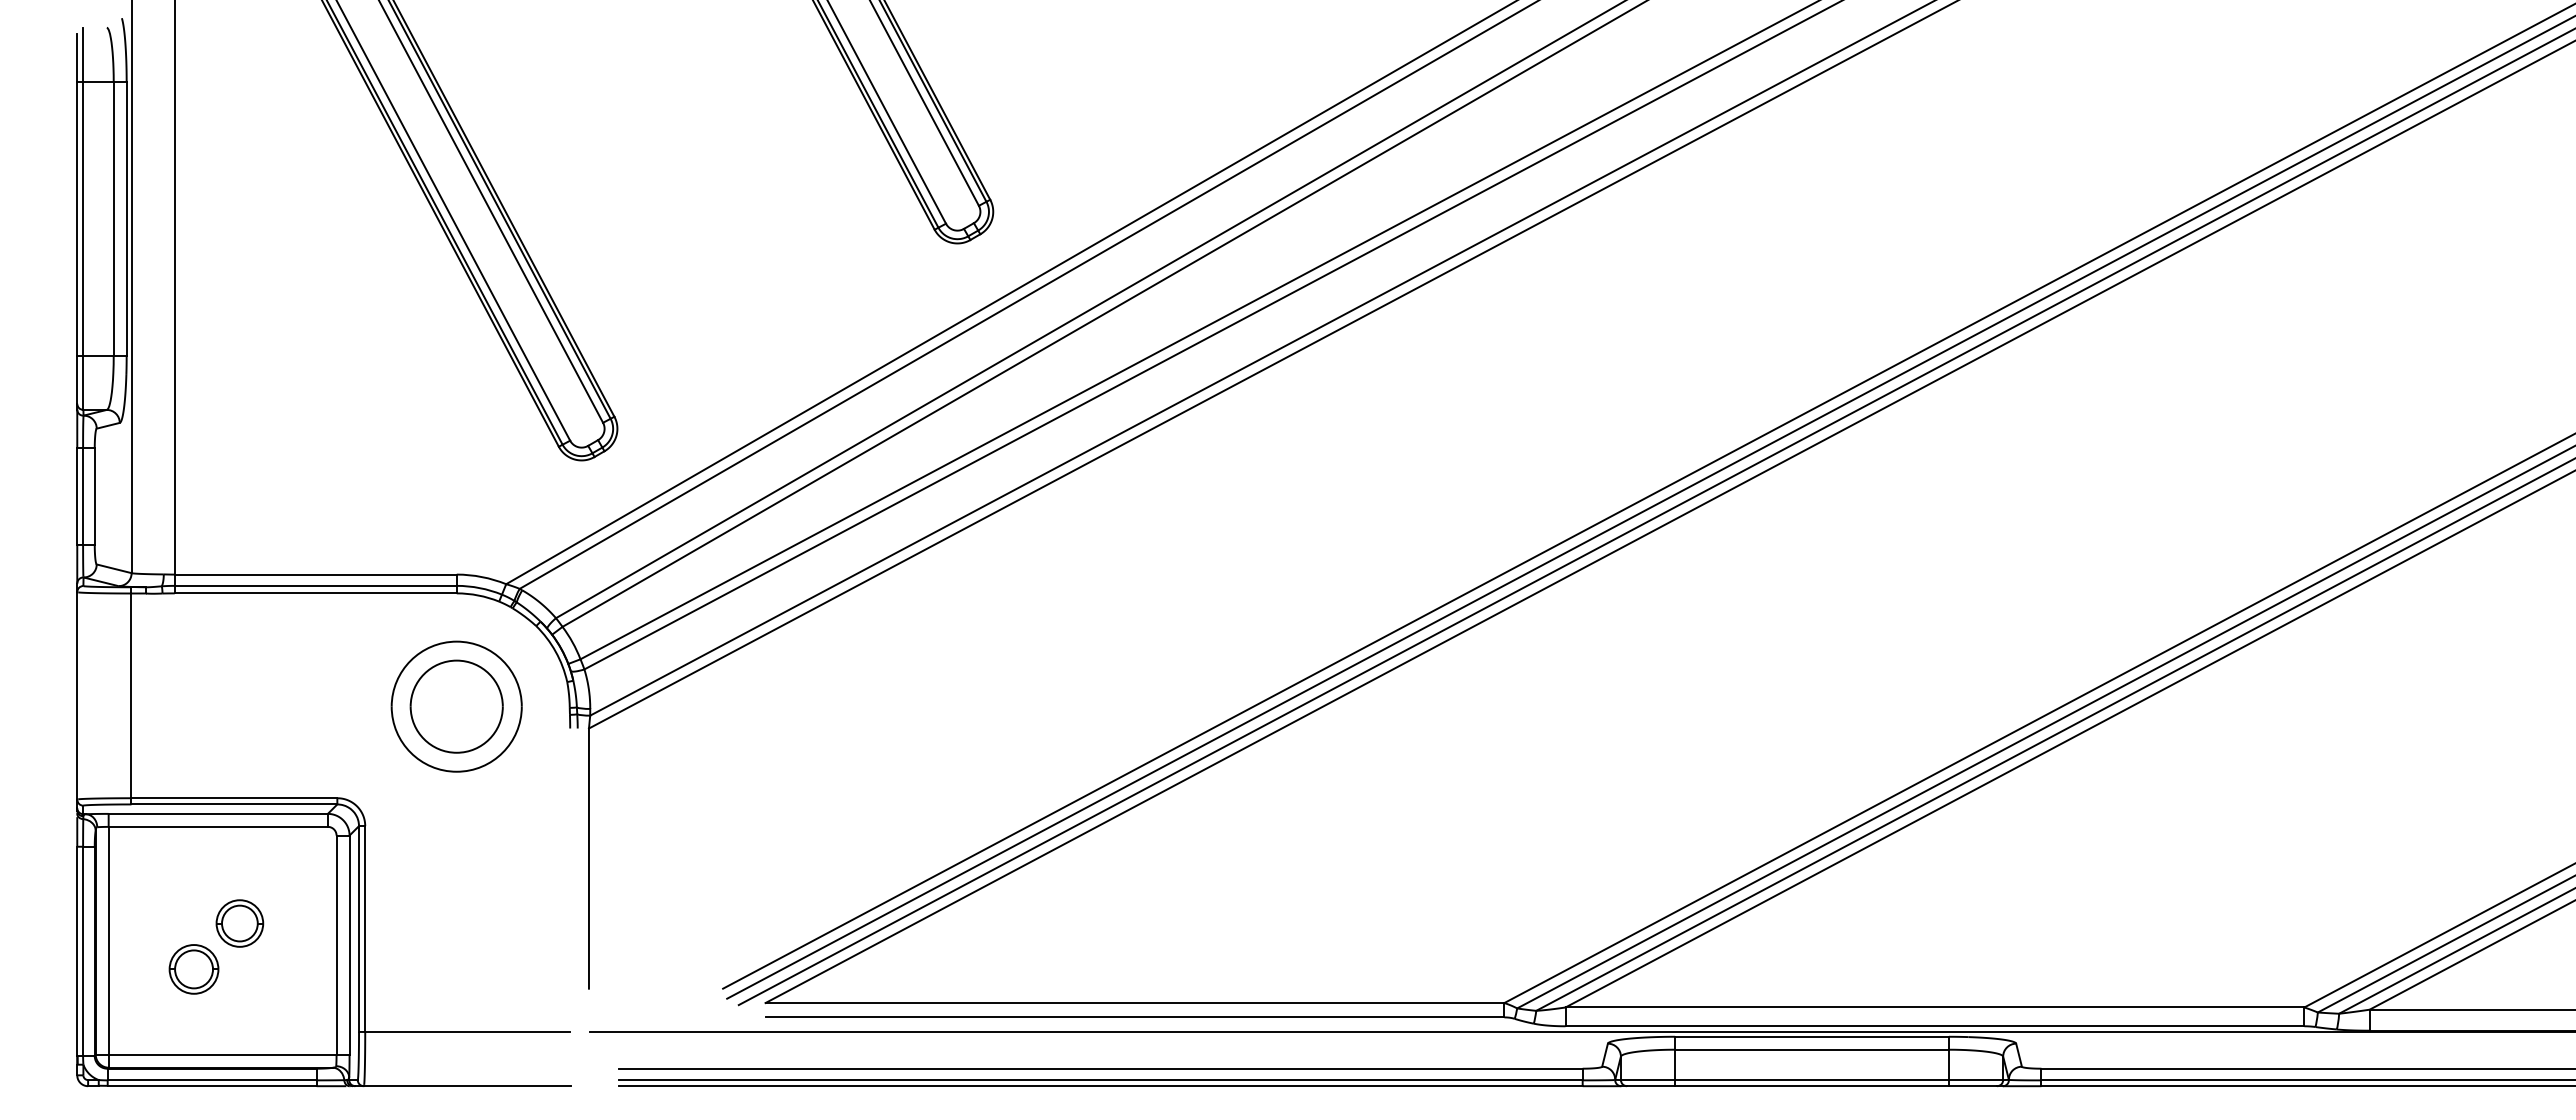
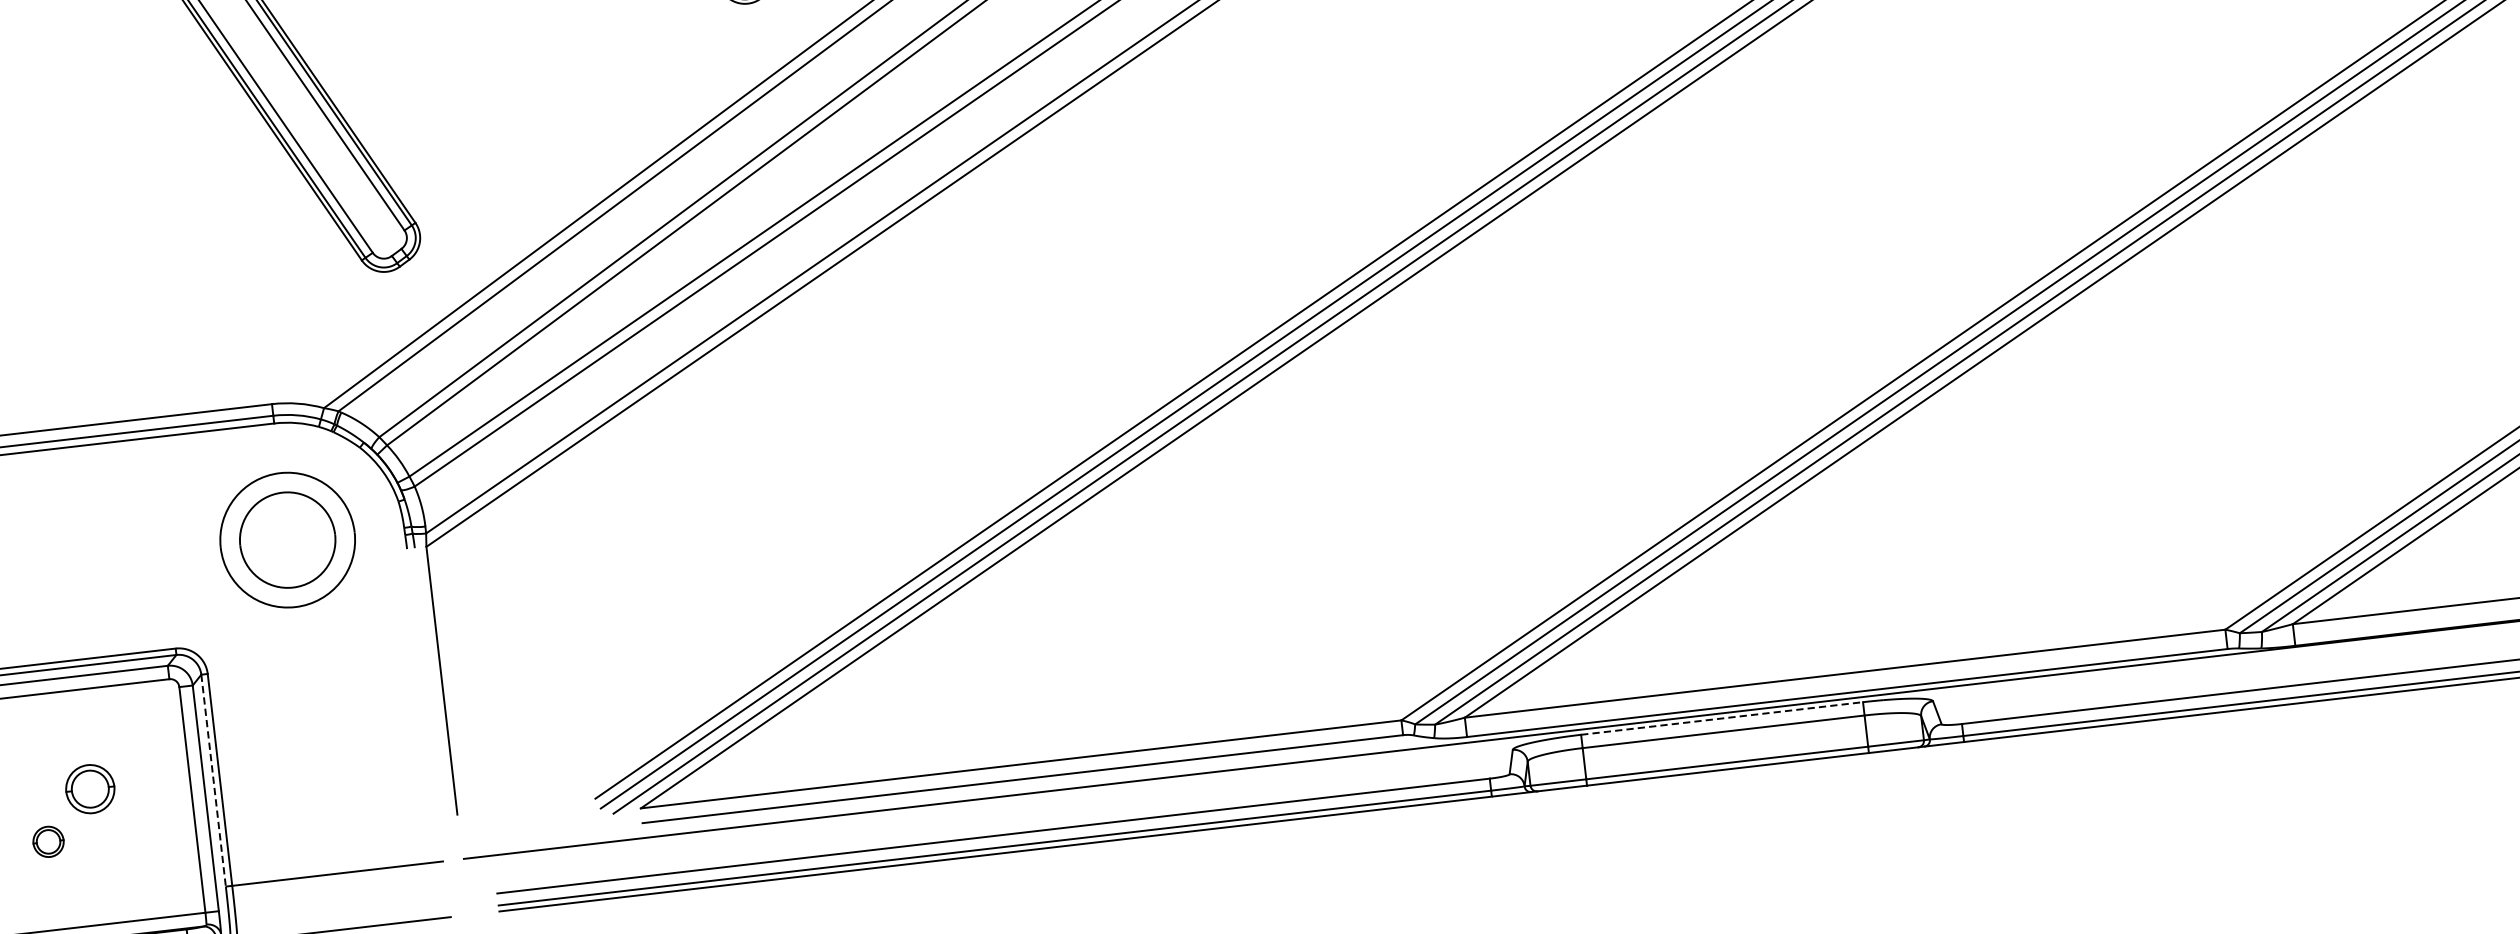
line: (359, 929) -> (214, 781), solid -> dashed
part: (193, 969) -> (48, 842), size x0.6
line: (1812, 1036) -> (1722, 718), solid -> dashed

